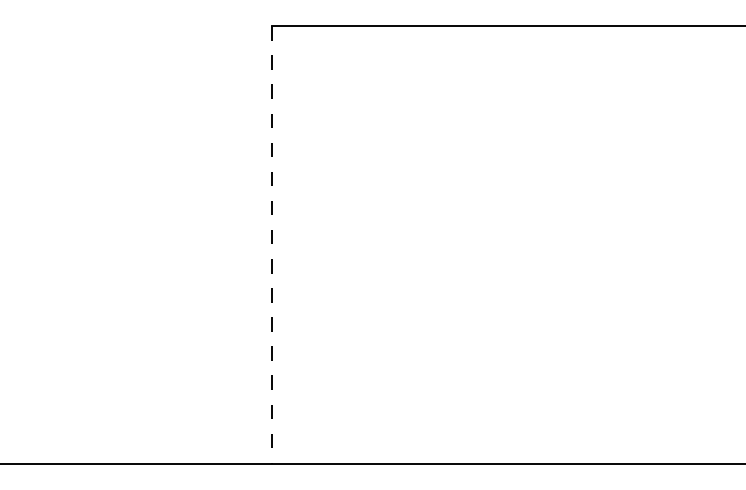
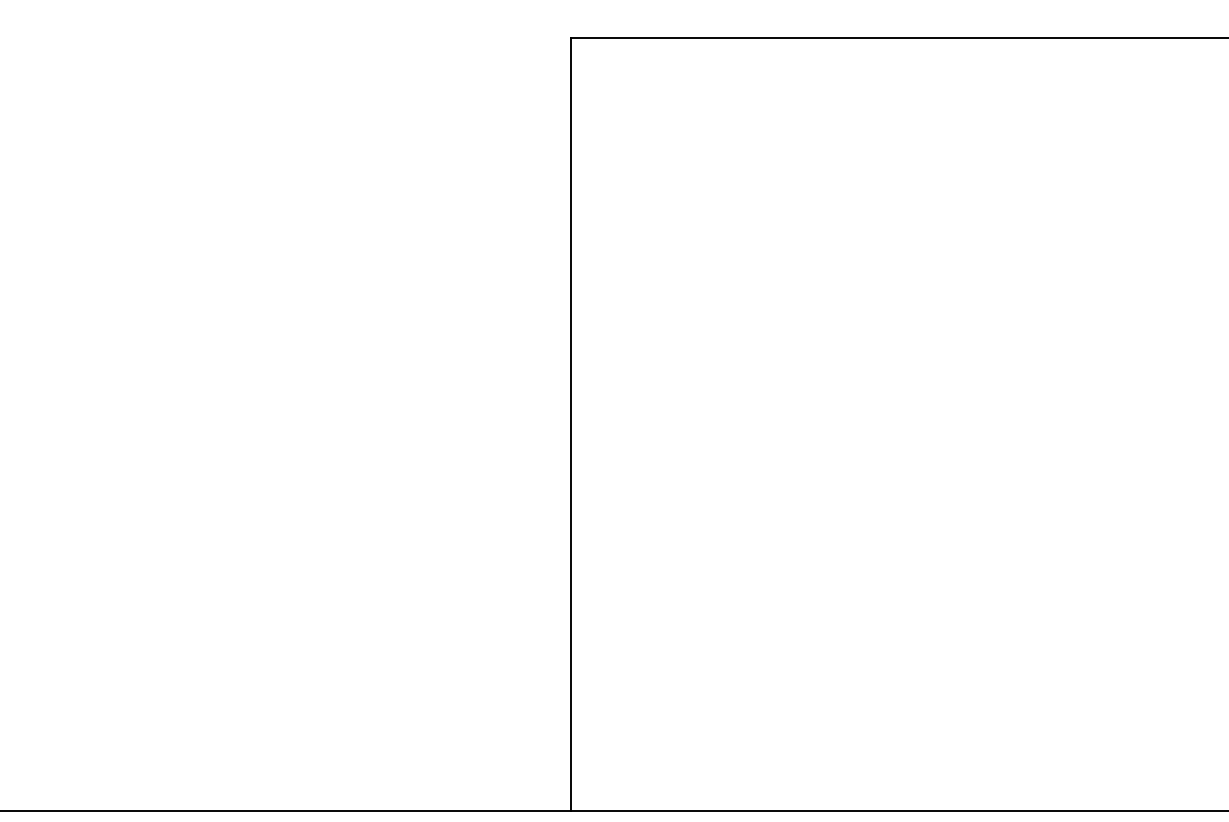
line: (272, 244) -> (571, 423), dashed -> solid

